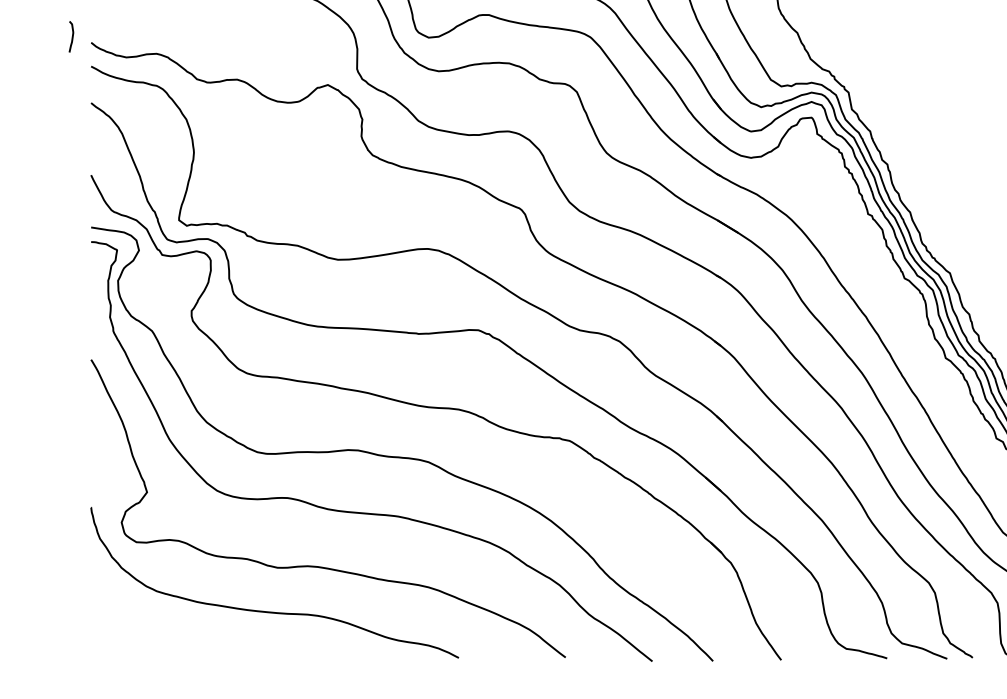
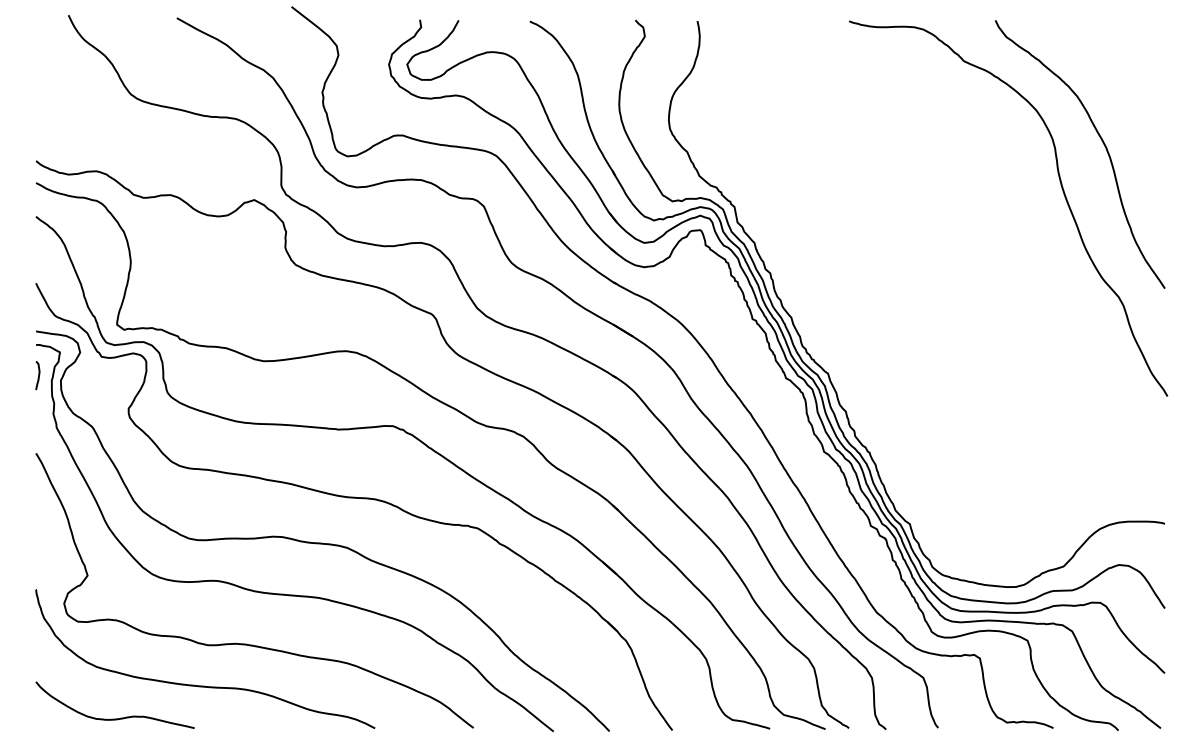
curve: (72, 36) -> (38, 375), moved
curve: (176, 647) -> (114, 718), added

